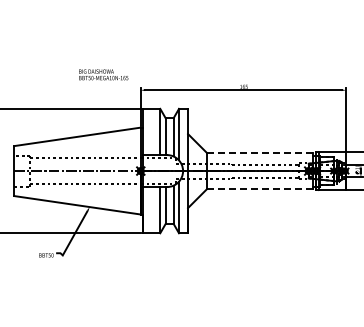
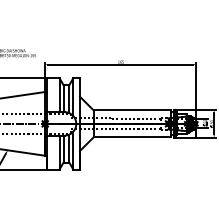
line: (259, 152) -> (132, 110), dashed -> solid
line: (259, 189) -> (132, 137), dashed -> solid

